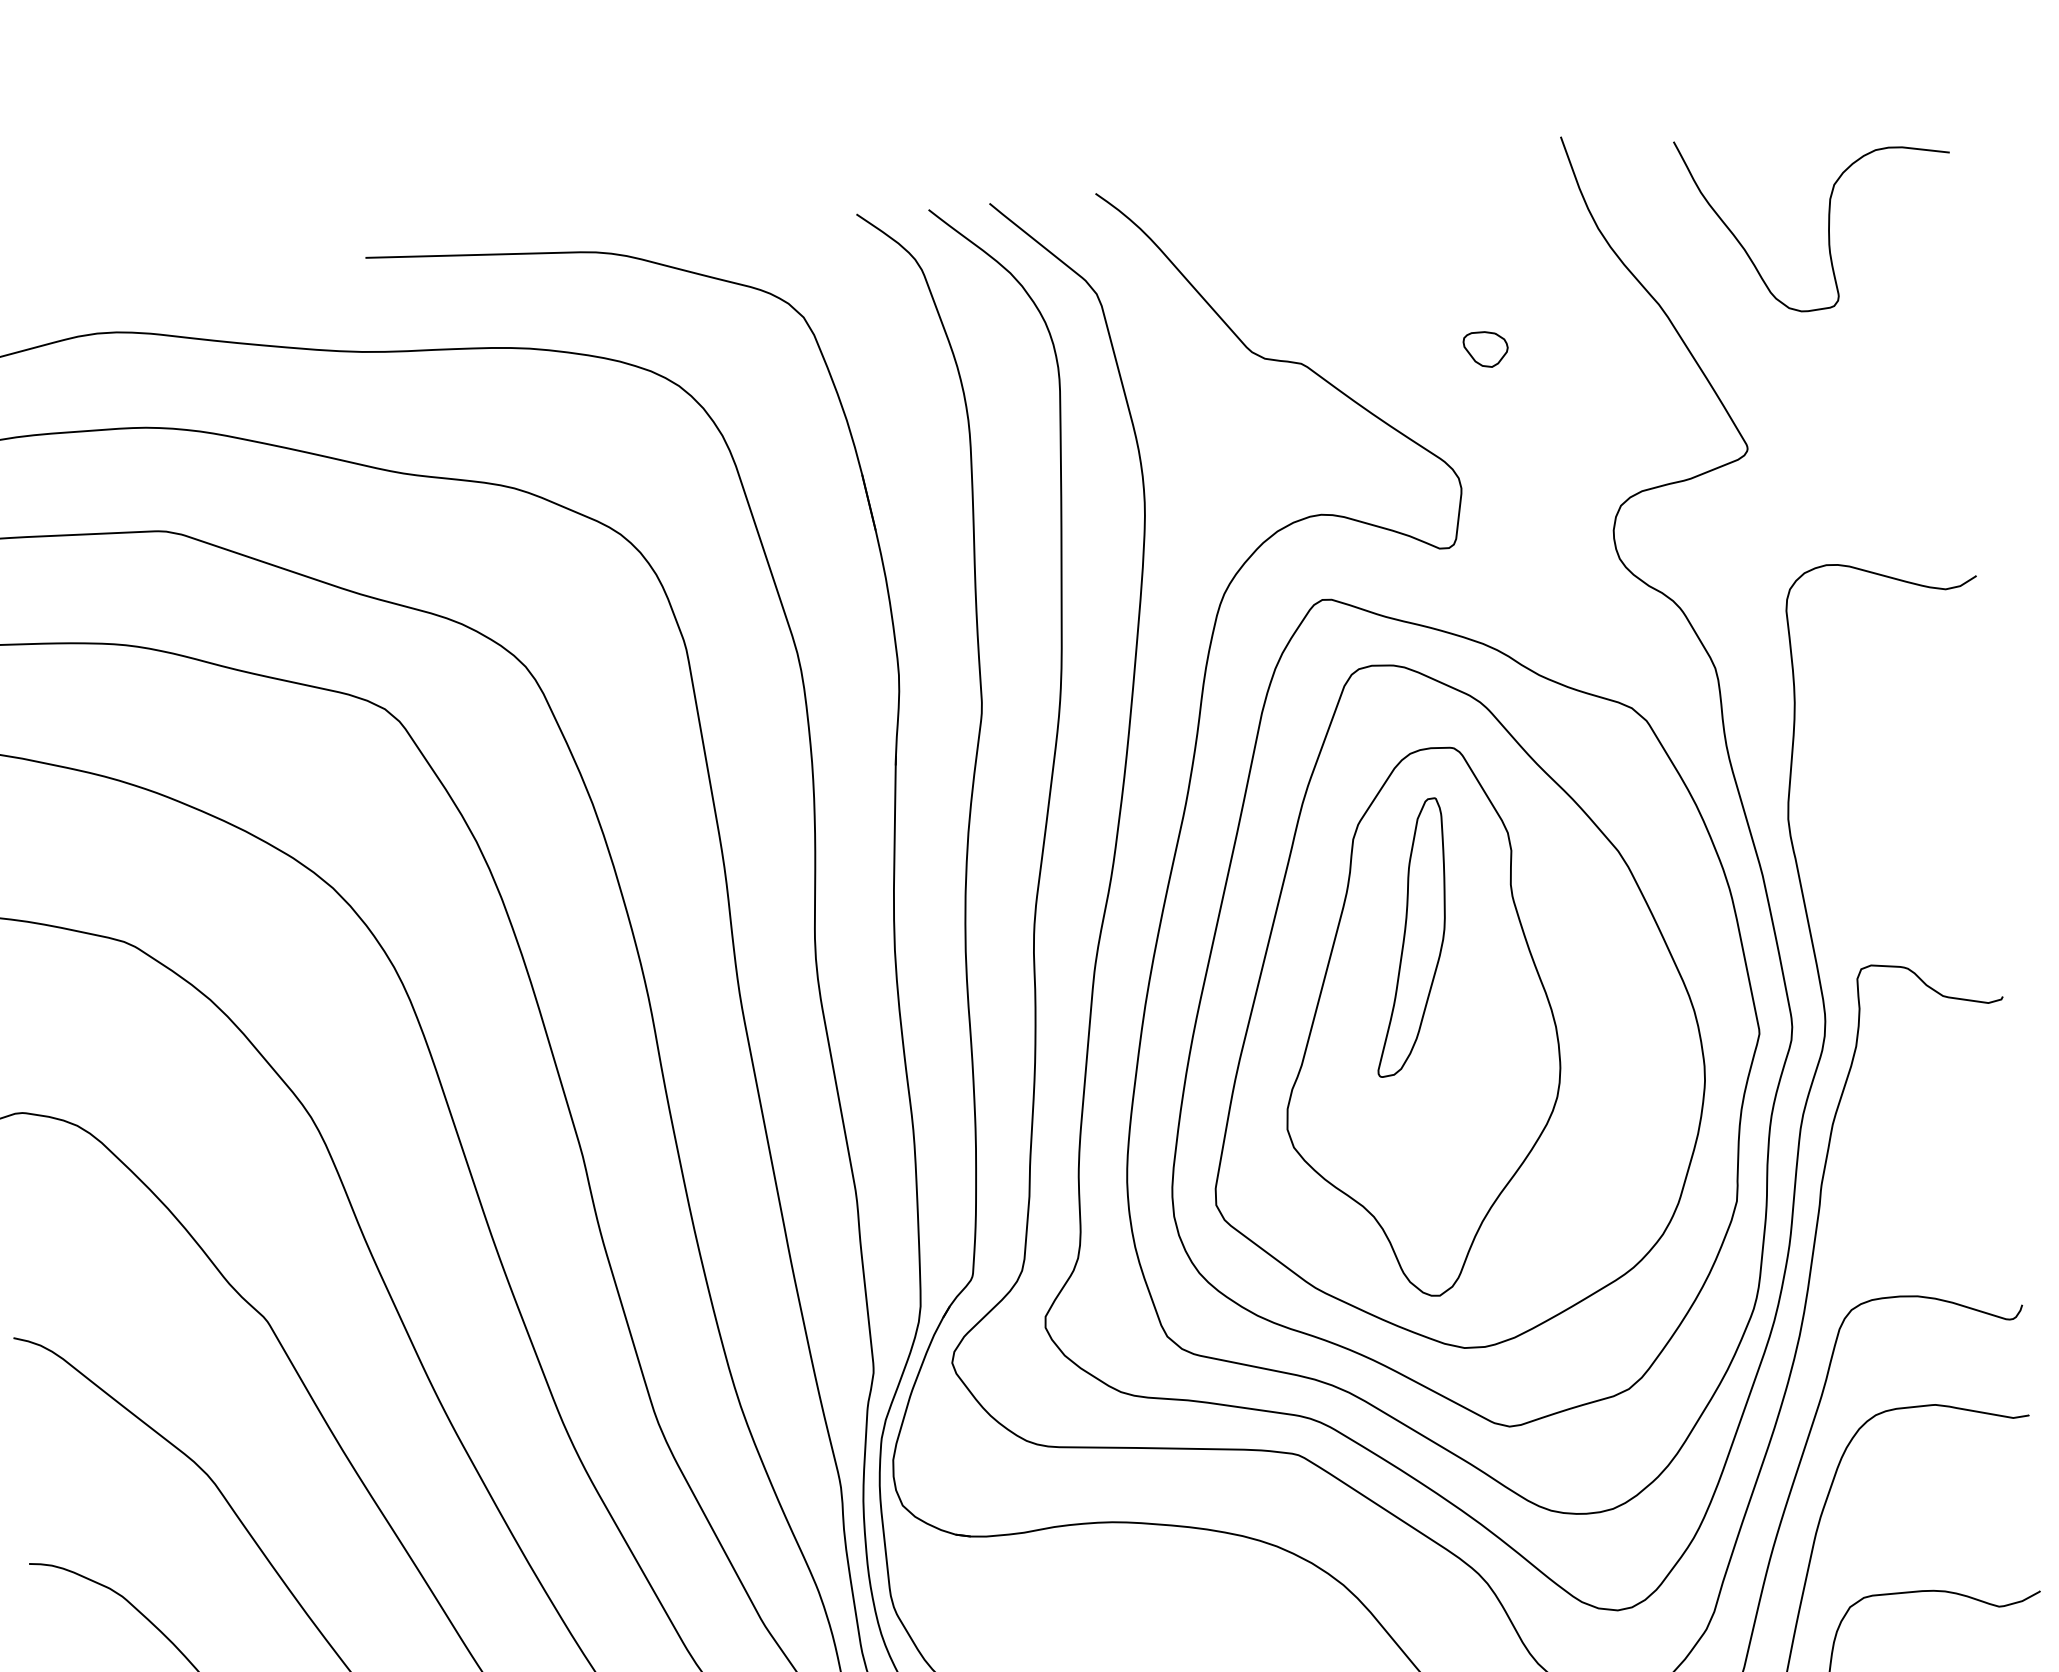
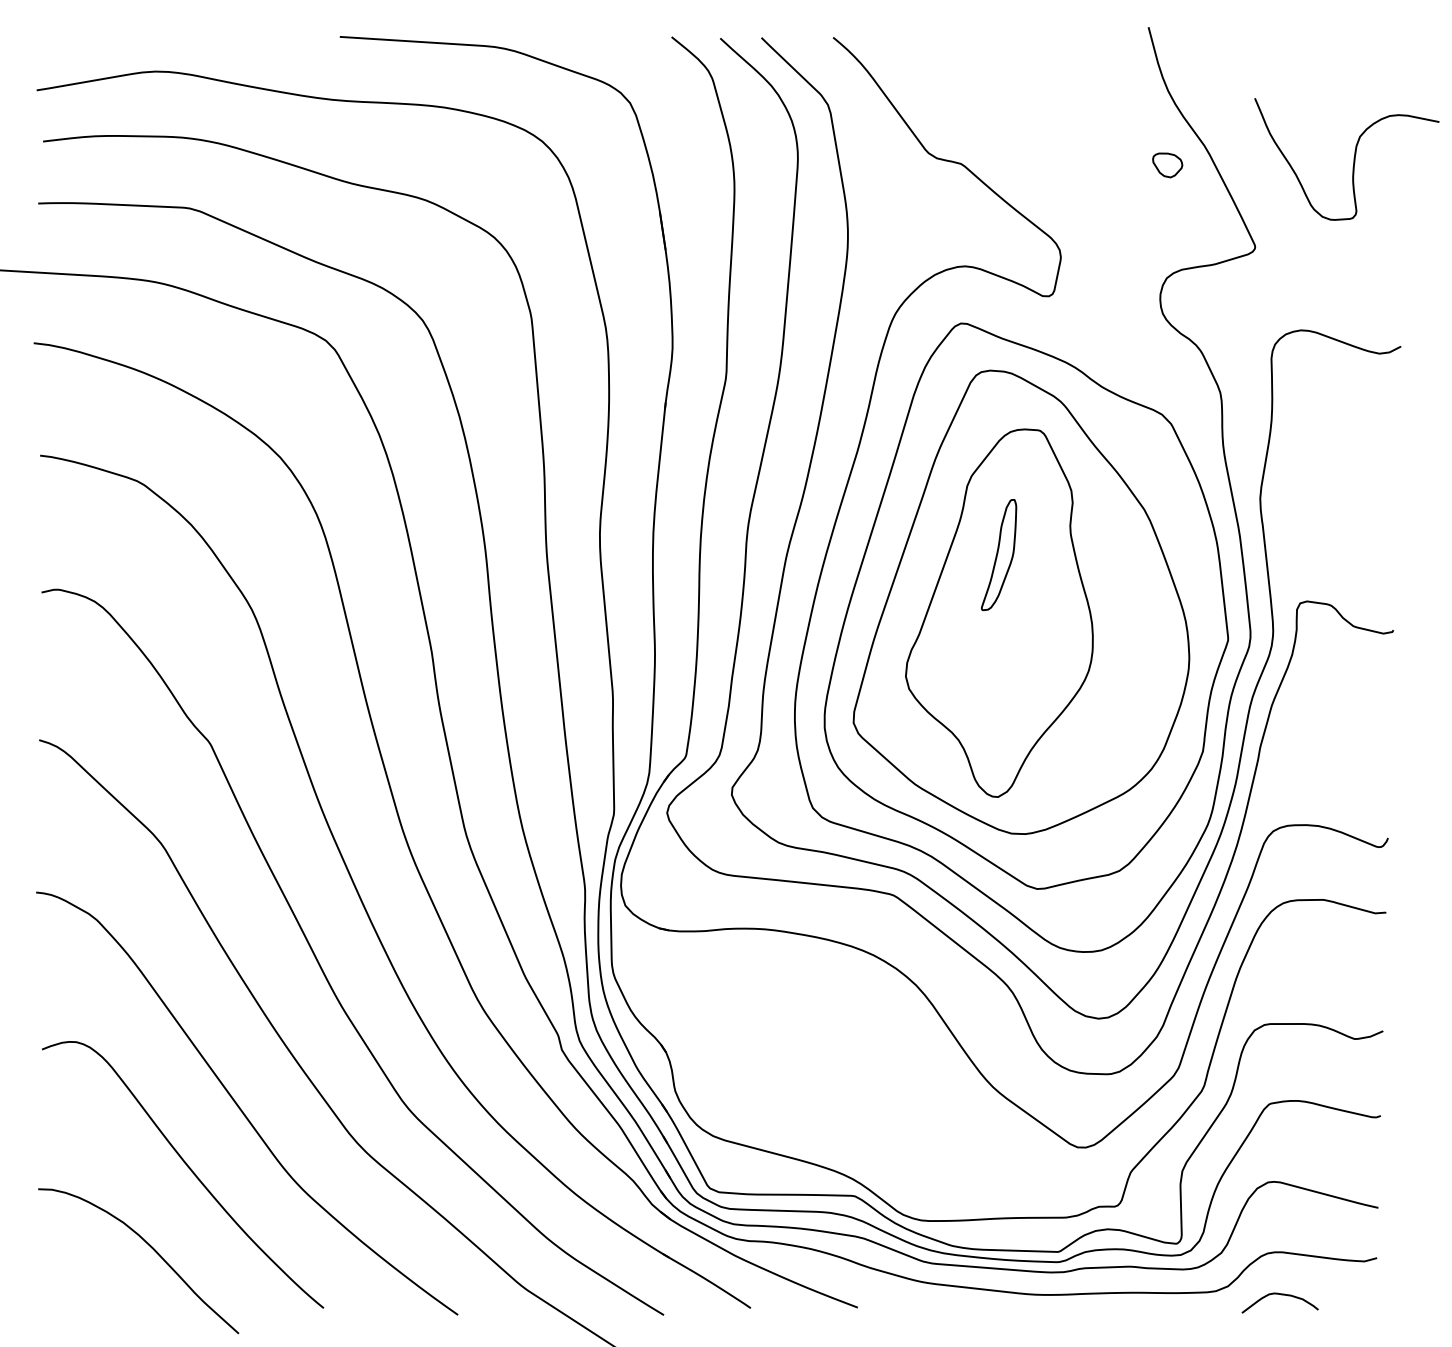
curve: (1827, 219) -> (1353, 159), moved
part: (1485, 349) -> (1167, 165), moved
part: (1408, 936) -> (998, 554), size x0.6

